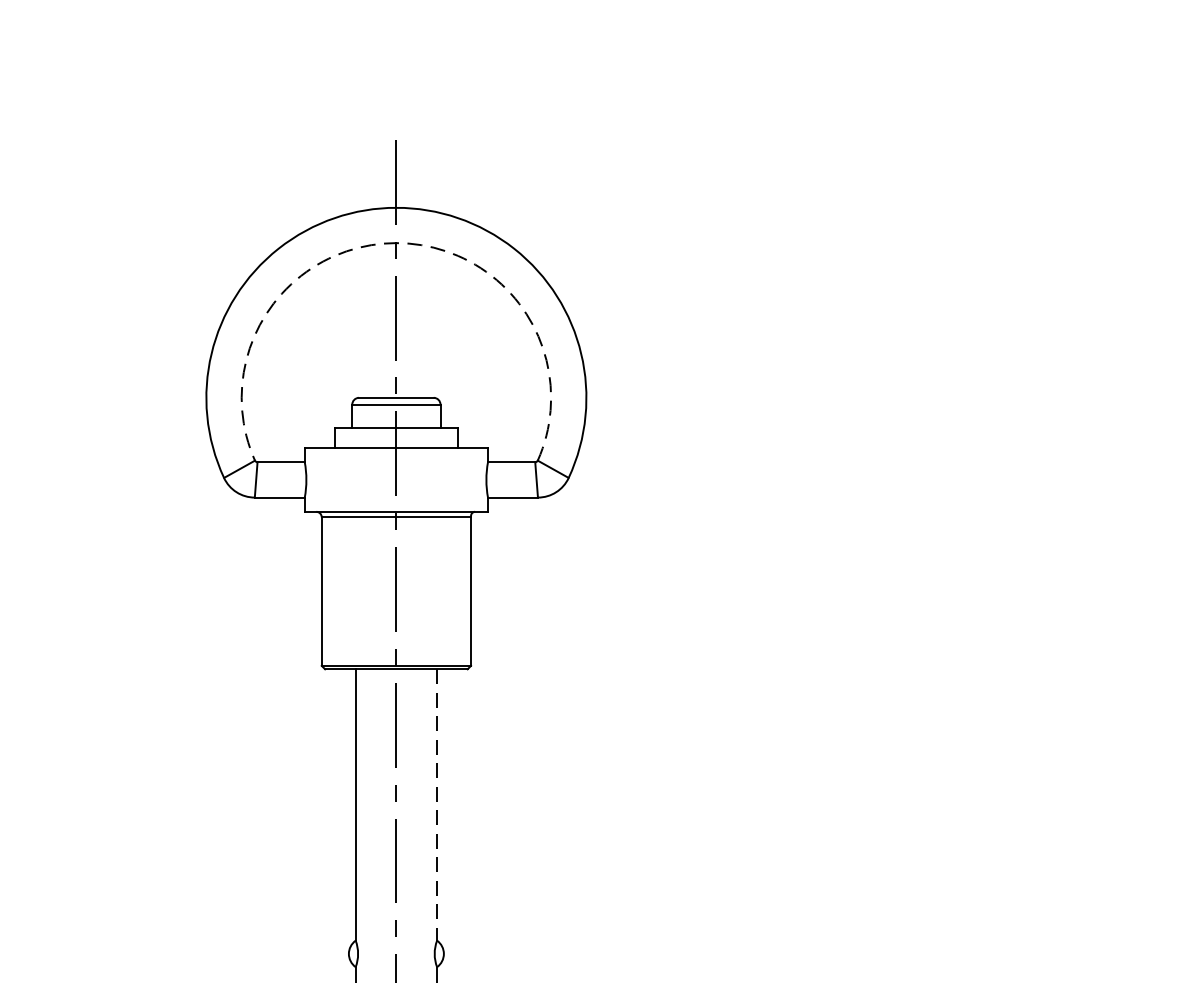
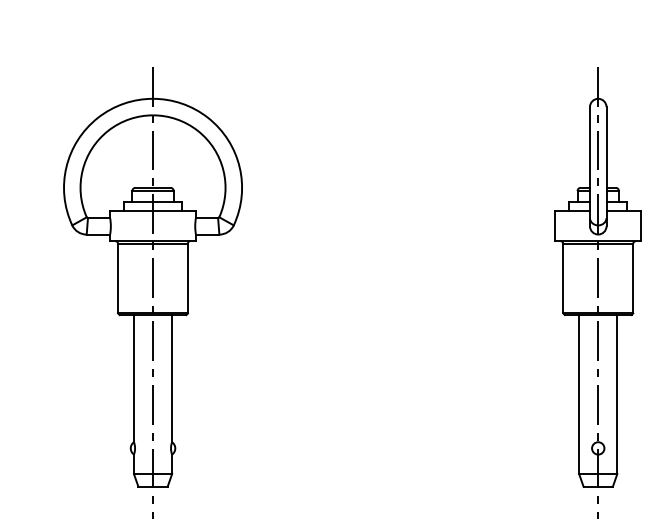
arc: (397, 243) -> (153, 115), dashed -> solid
line: (437, 804) -> (172, 378), dashed -> solid

